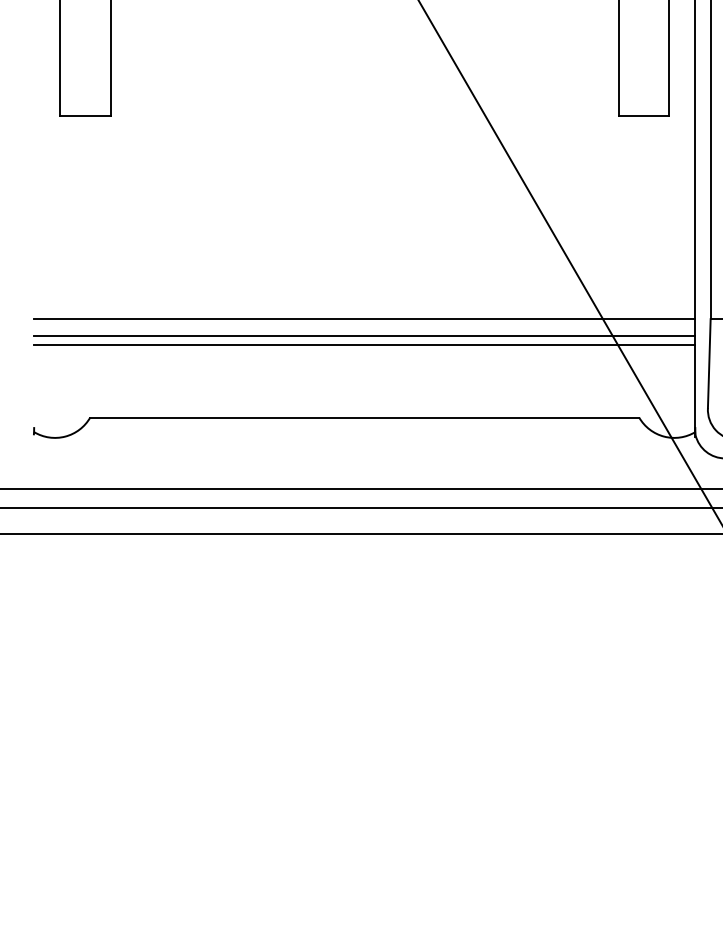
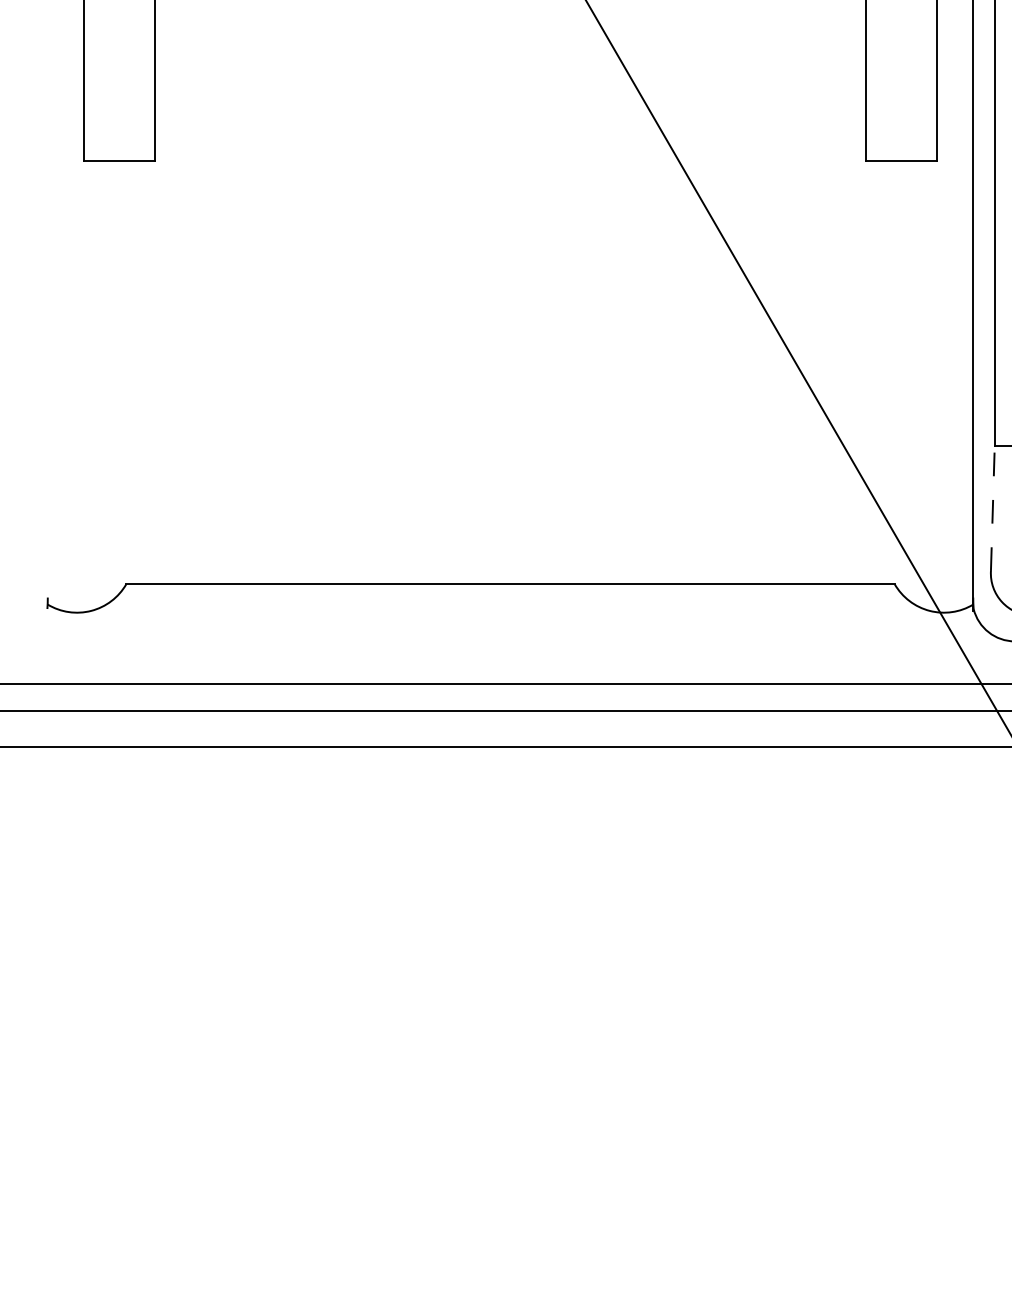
line: (364, 318) -> (510, 445), removed
line: (364, 336) -> (510, 470), removed
line: (364, 344) -> (510, 481), removed
line: (709, 363) -> (992, 508), solid -> dashed

